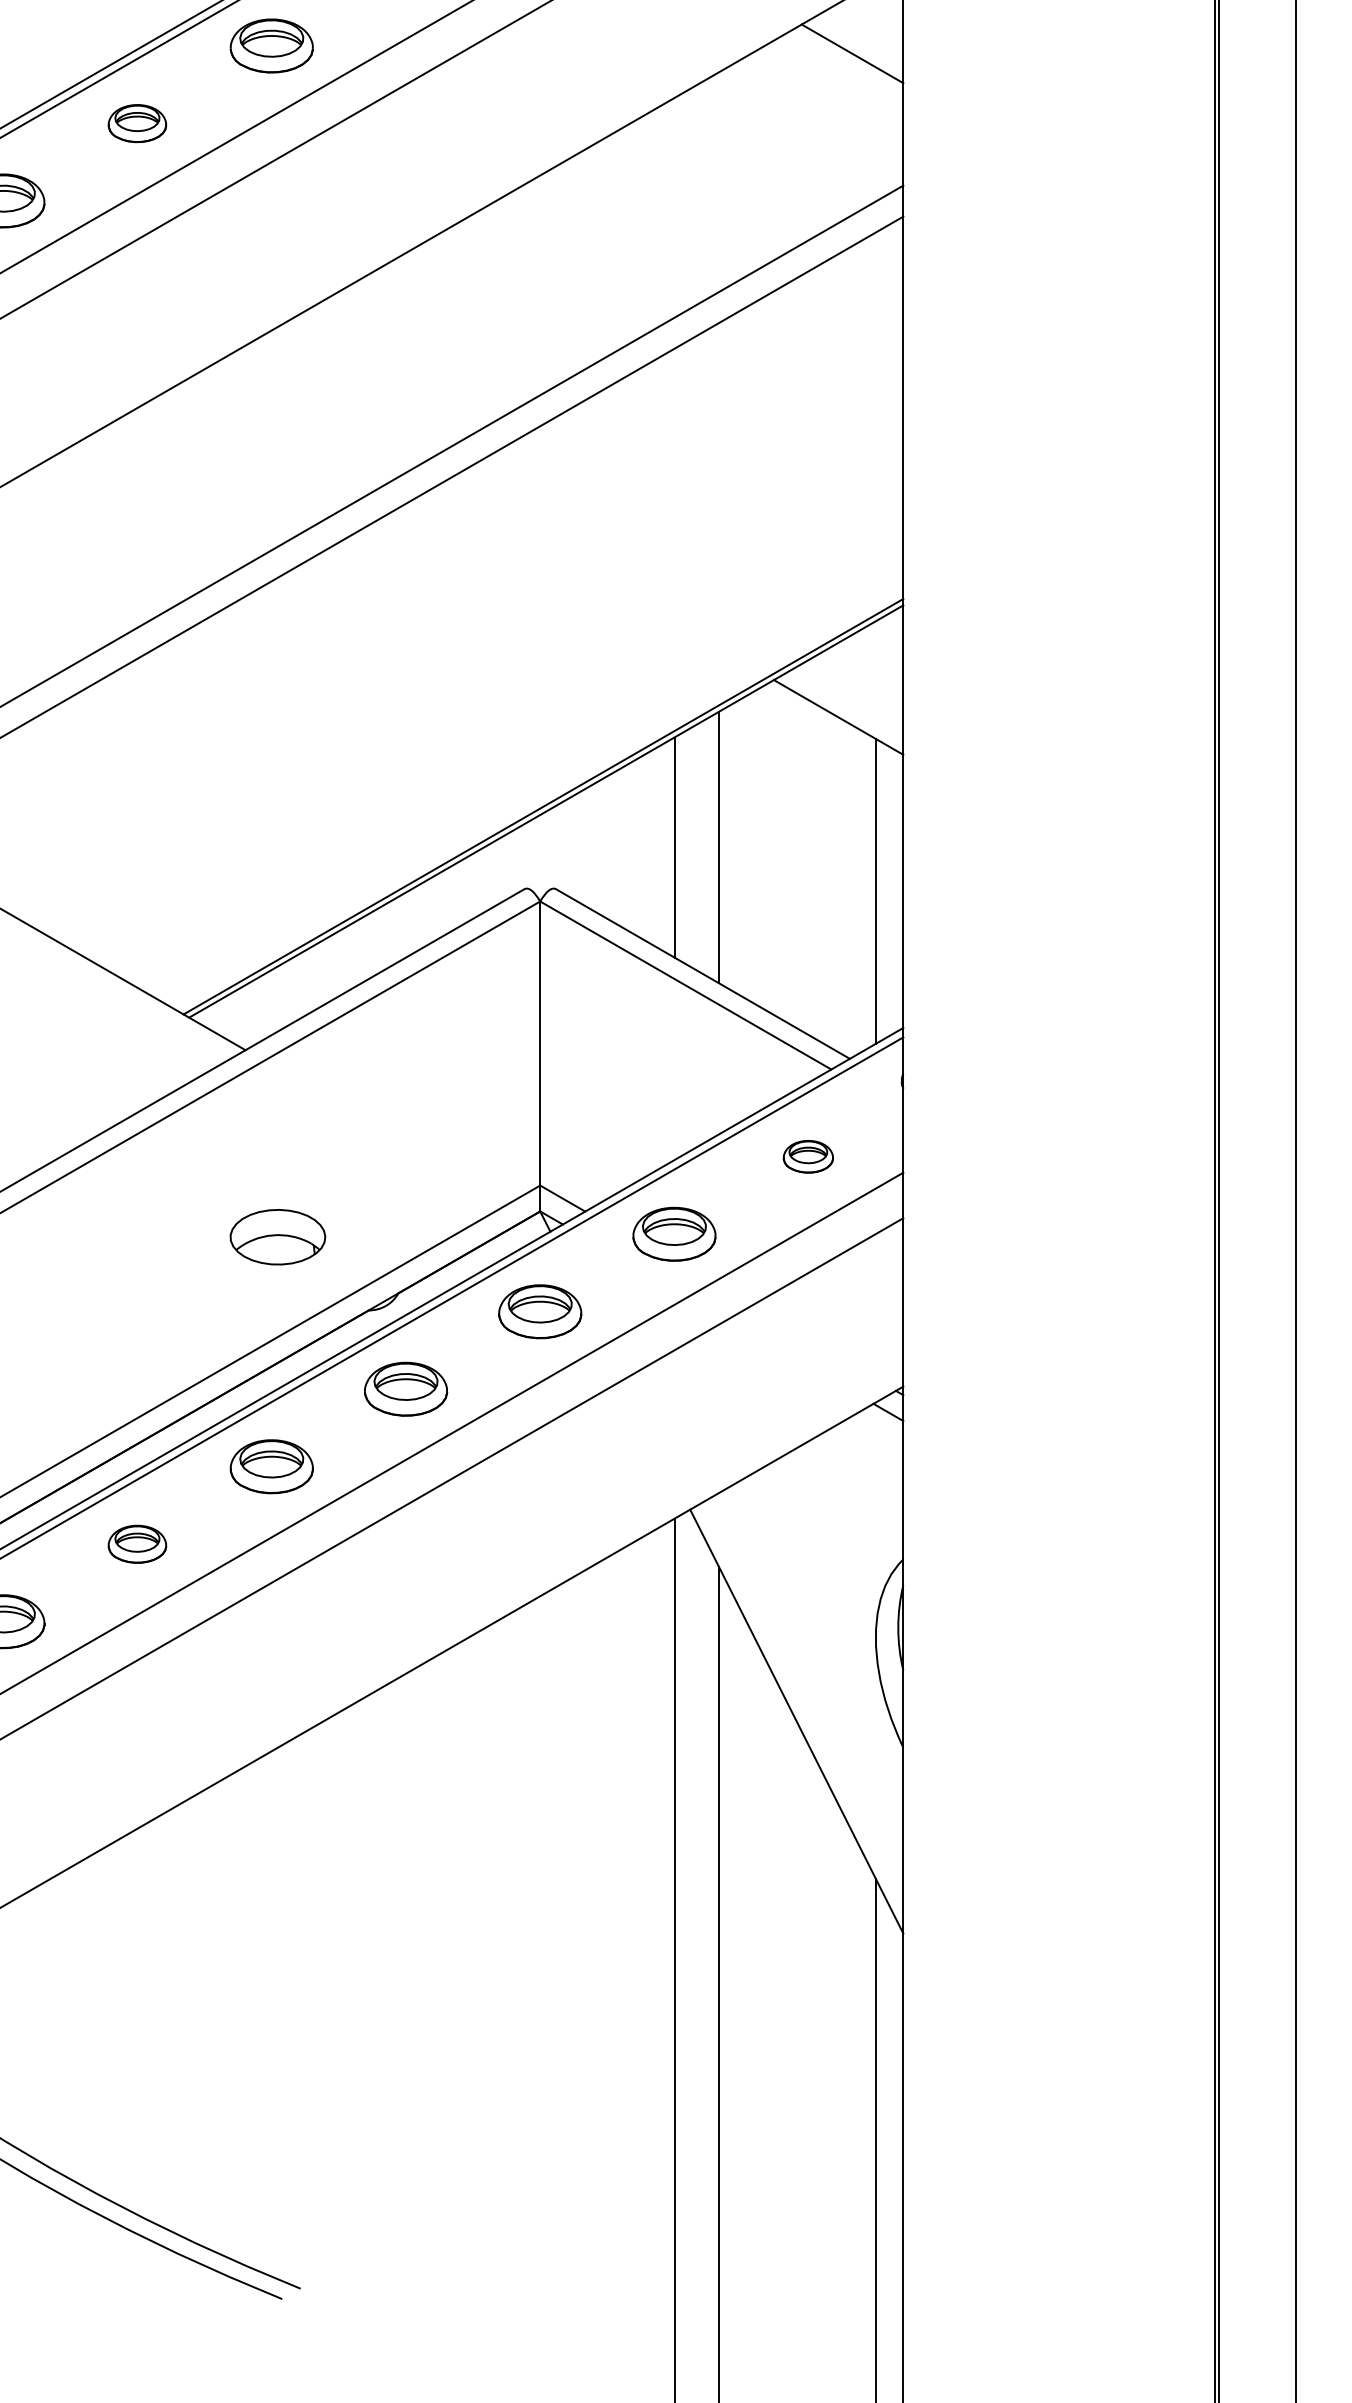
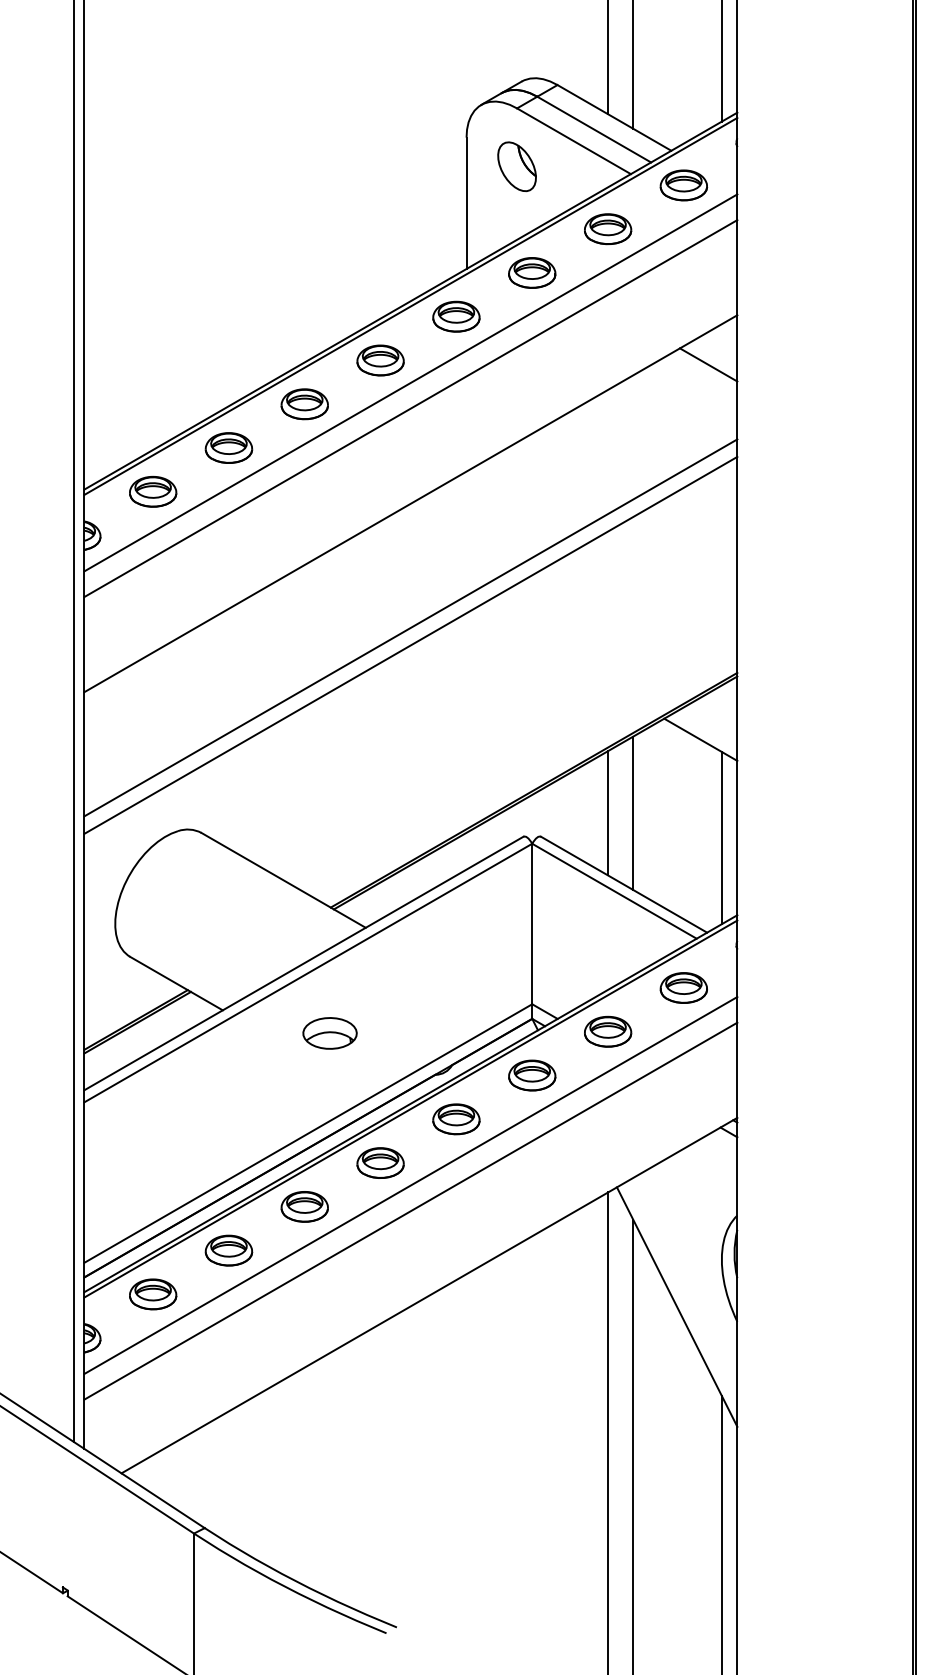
part: (137, 123) -> (304, 404), size x1.43
part: (807, 1155) -> (683, 987), size x1.67
part: (276, 1237) -> (329, 1033), moved
part: (137, 1543) -> (304, 1206), size x1.43

